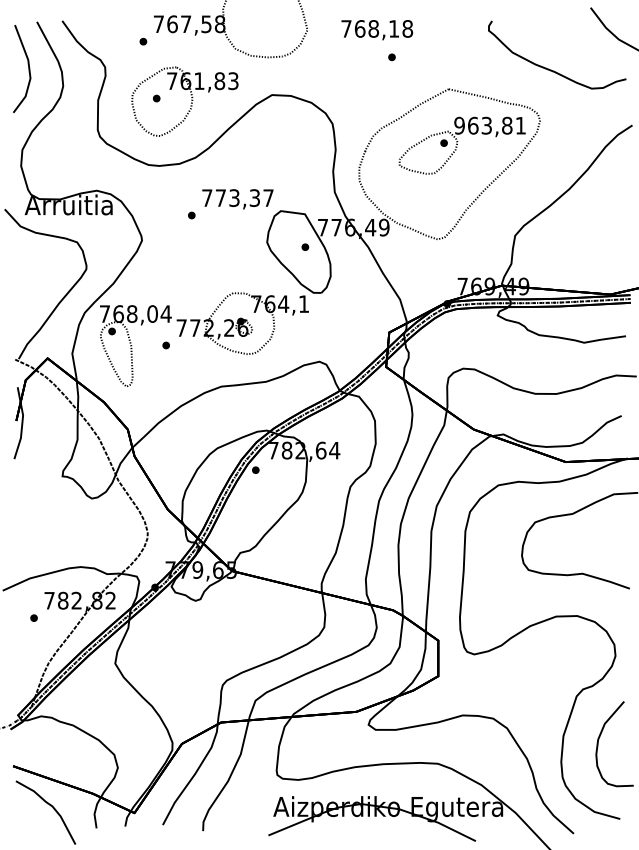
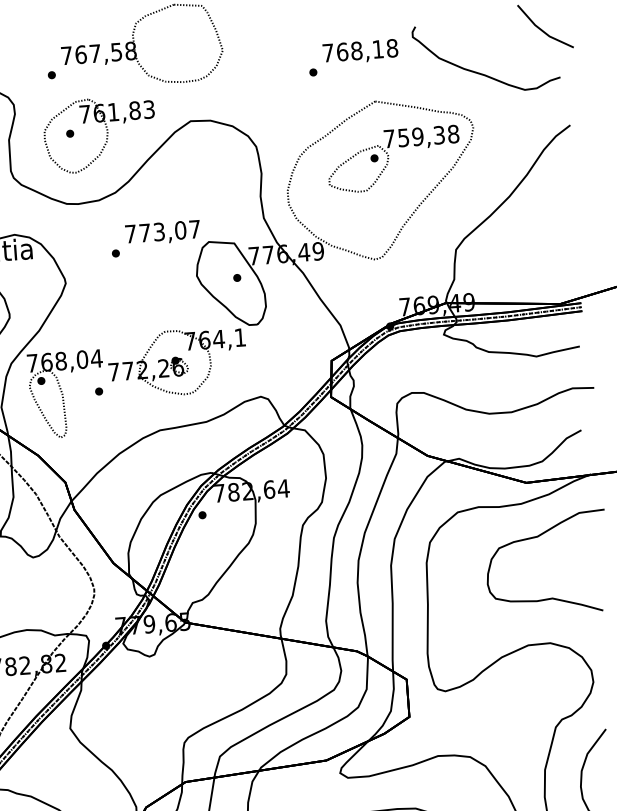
text: (377, 30) -> (360, 52), moved
text: (490, 125) -> (421, 136), 963,81 -> 759,38
text: (254, 198) -> (180, 230), 773,37 -> 773,07

